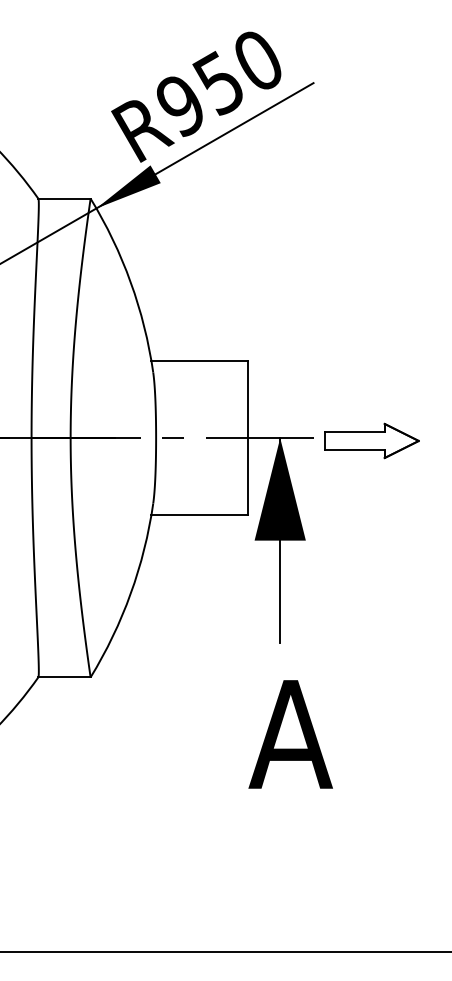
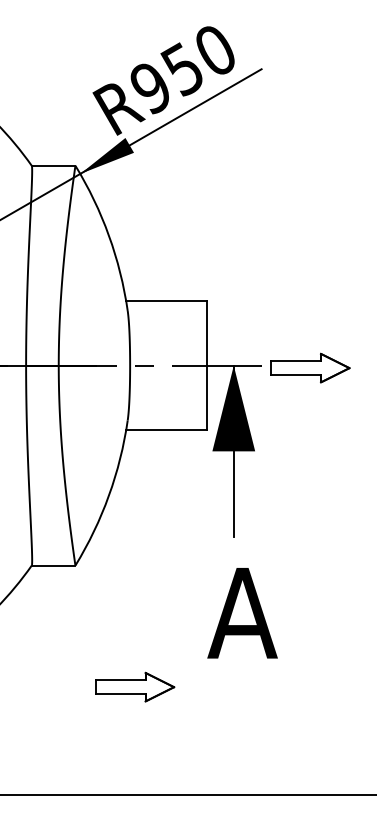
part: (161, 822) -> (134, 686), added

